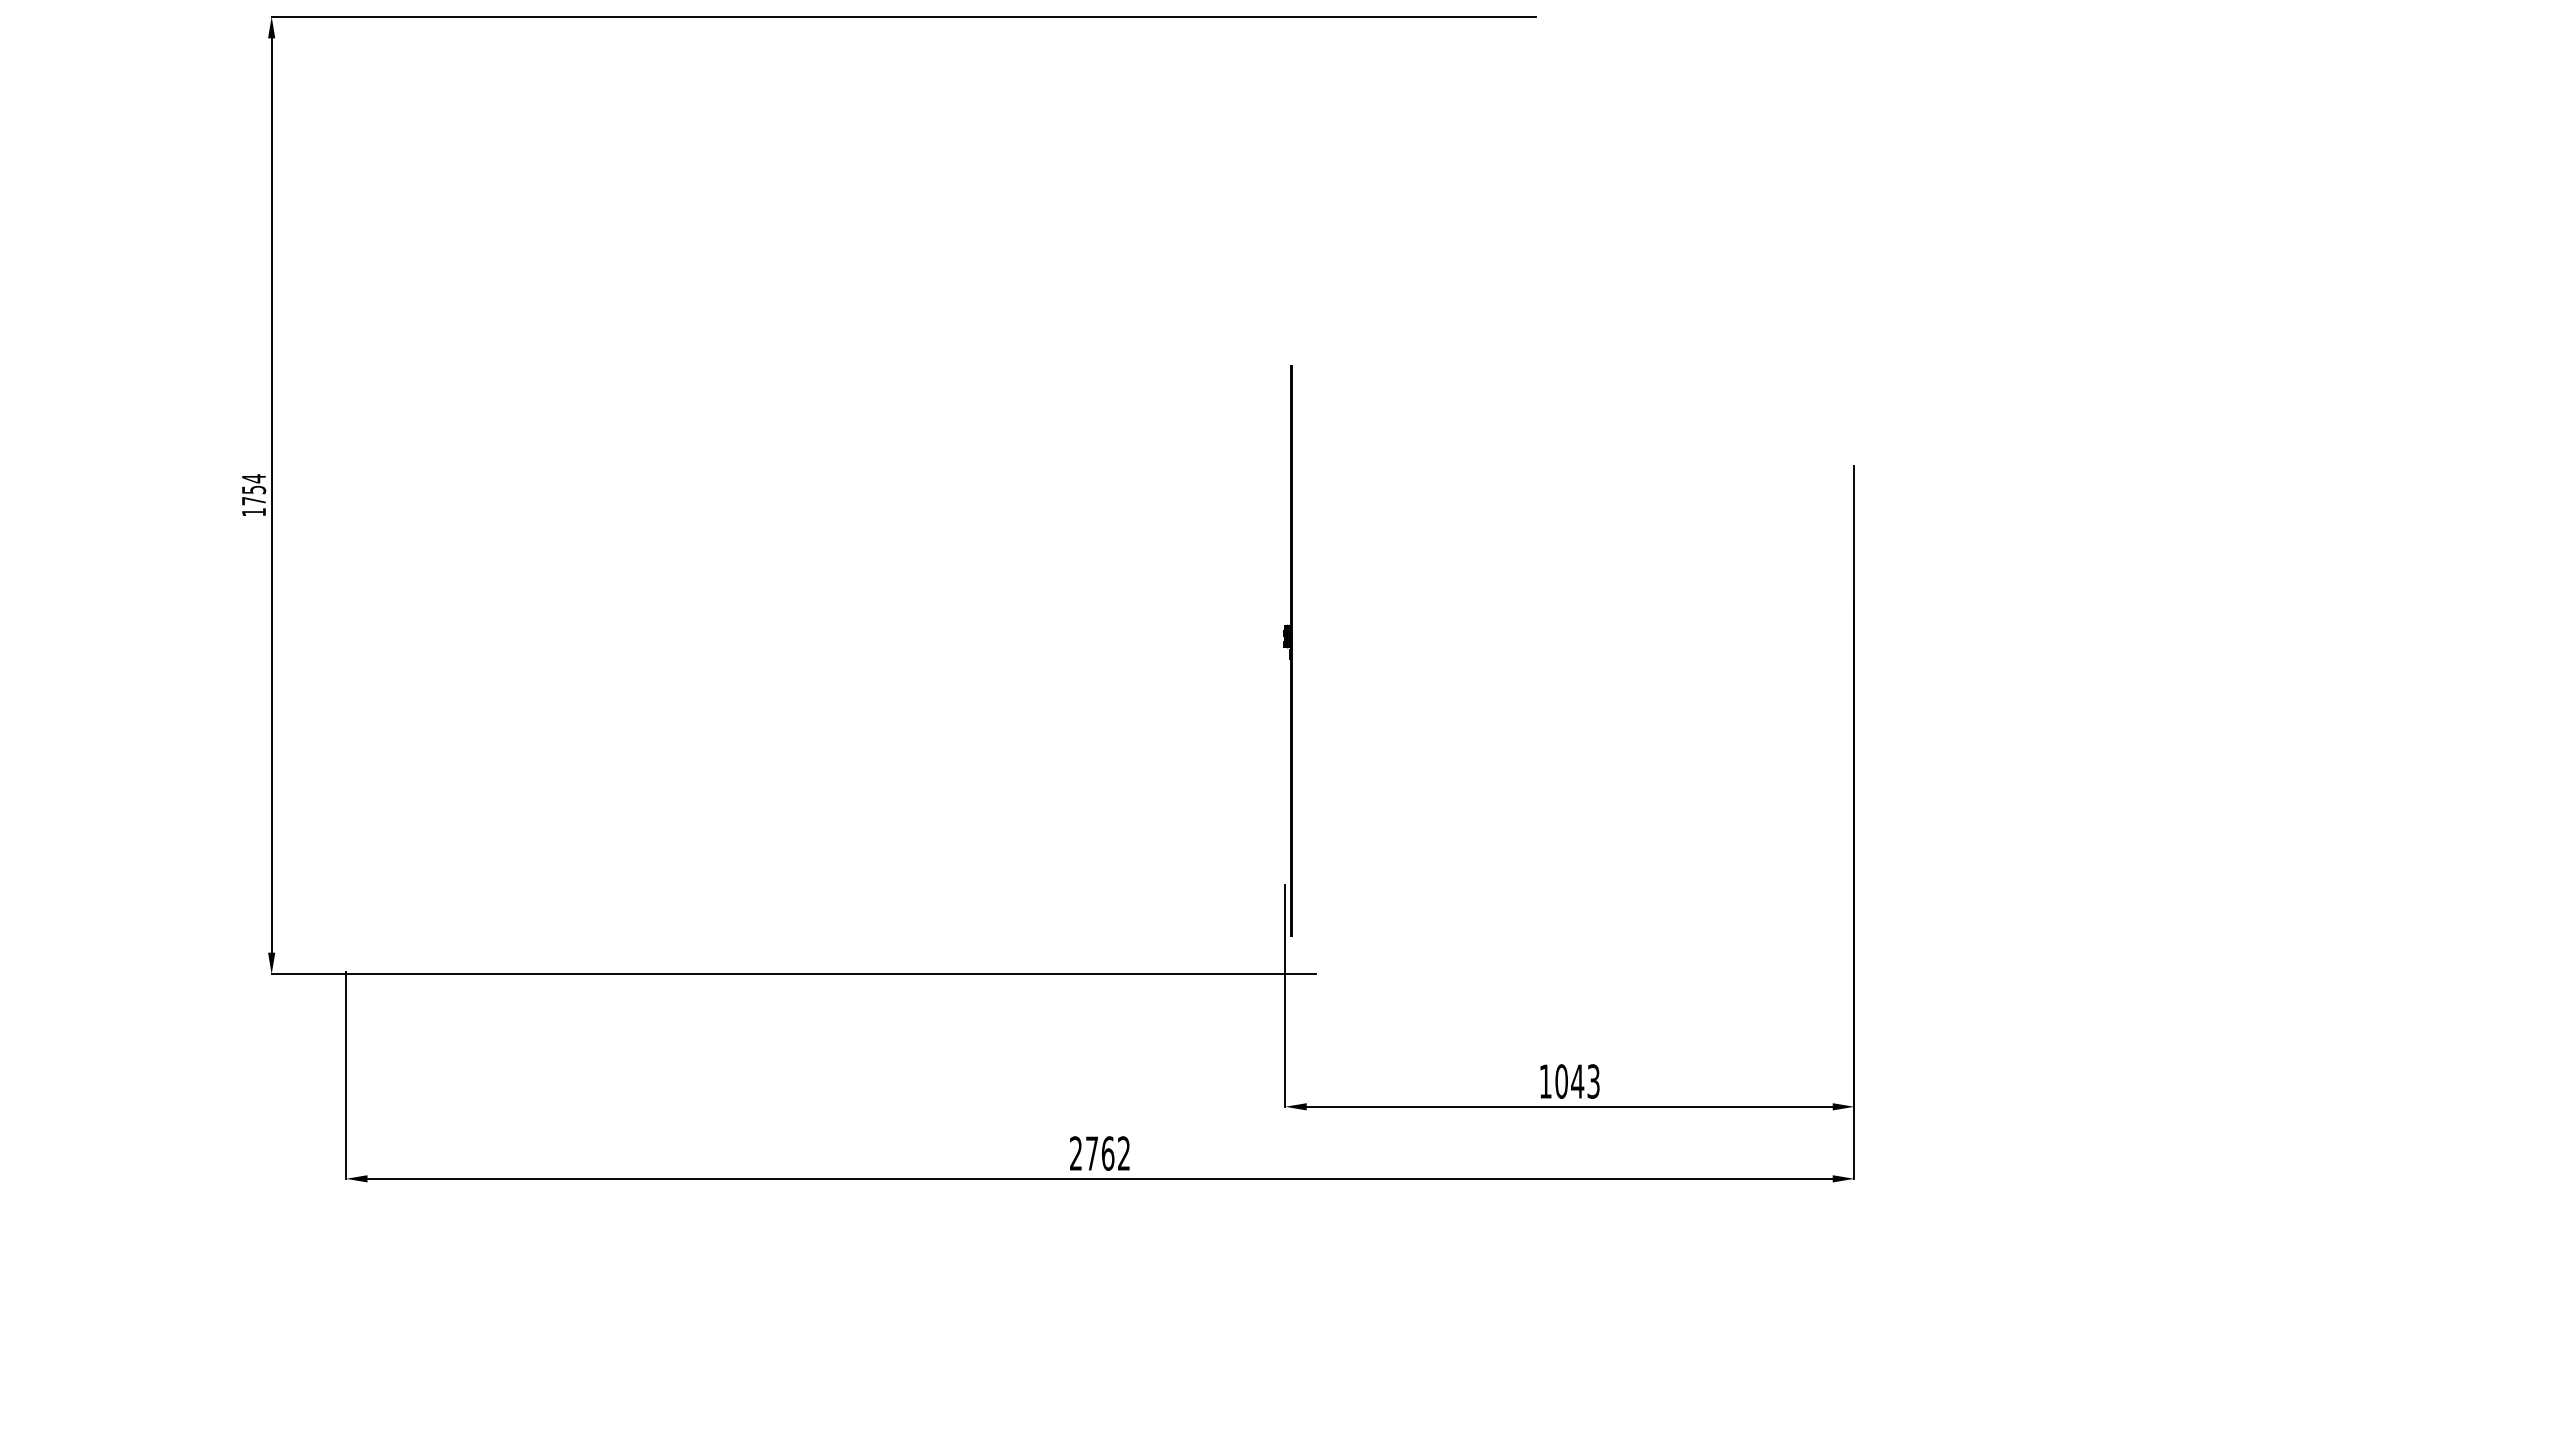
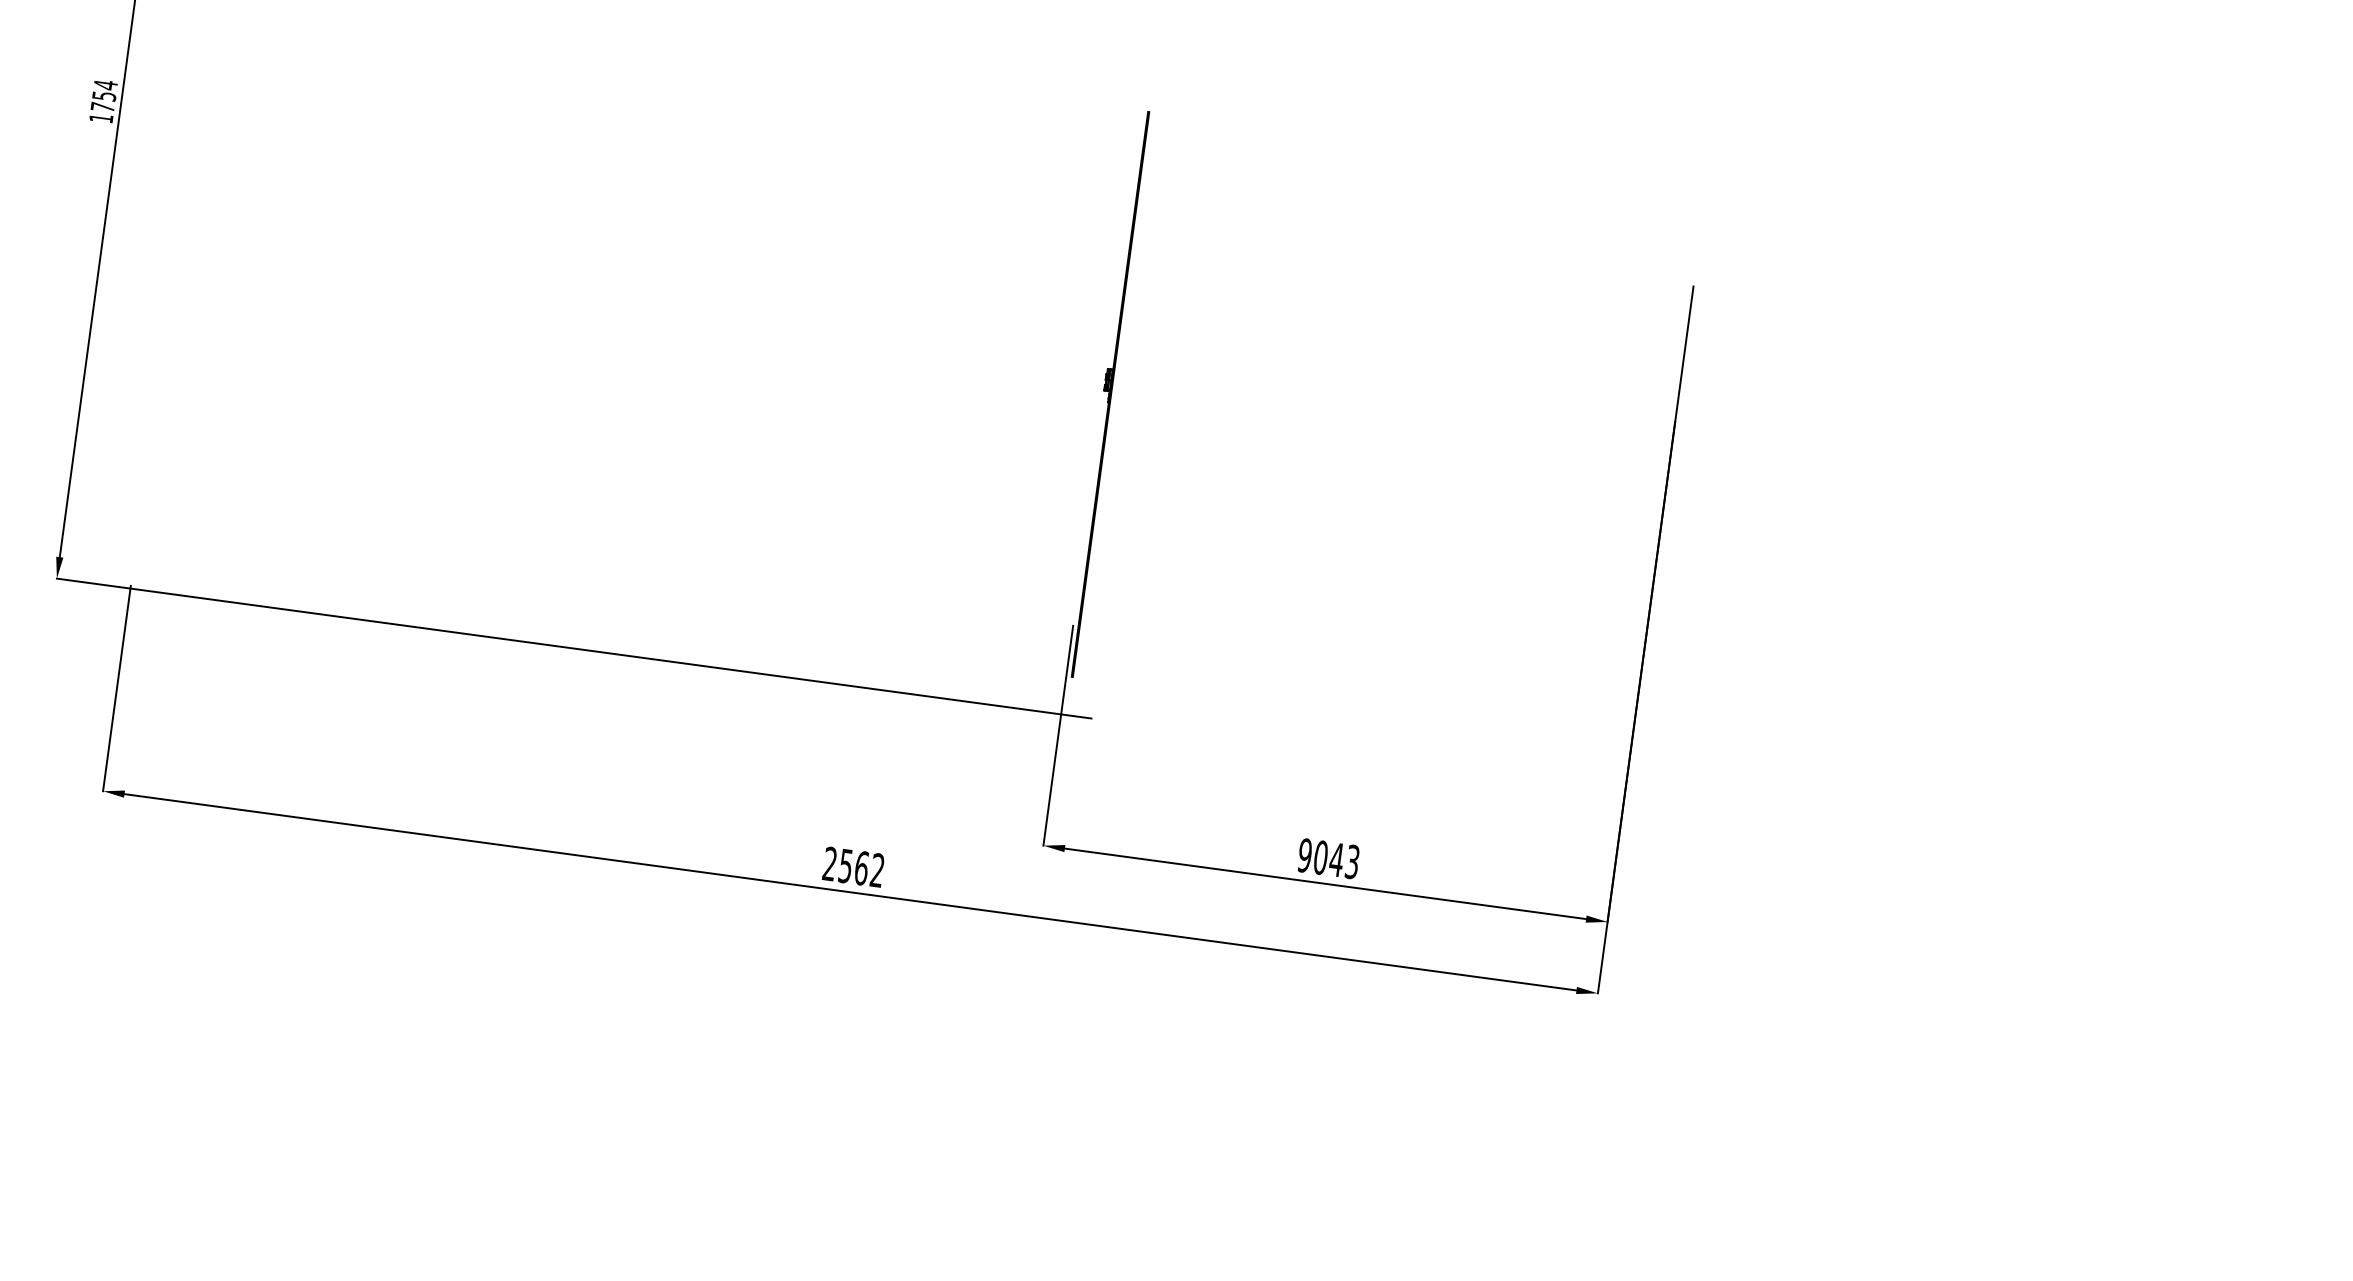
text: (1545, 1081) -> (1304, 855), 1043 -> 9043
text: (1091, 1153) -> (845, 866), 2762 -> 2562

